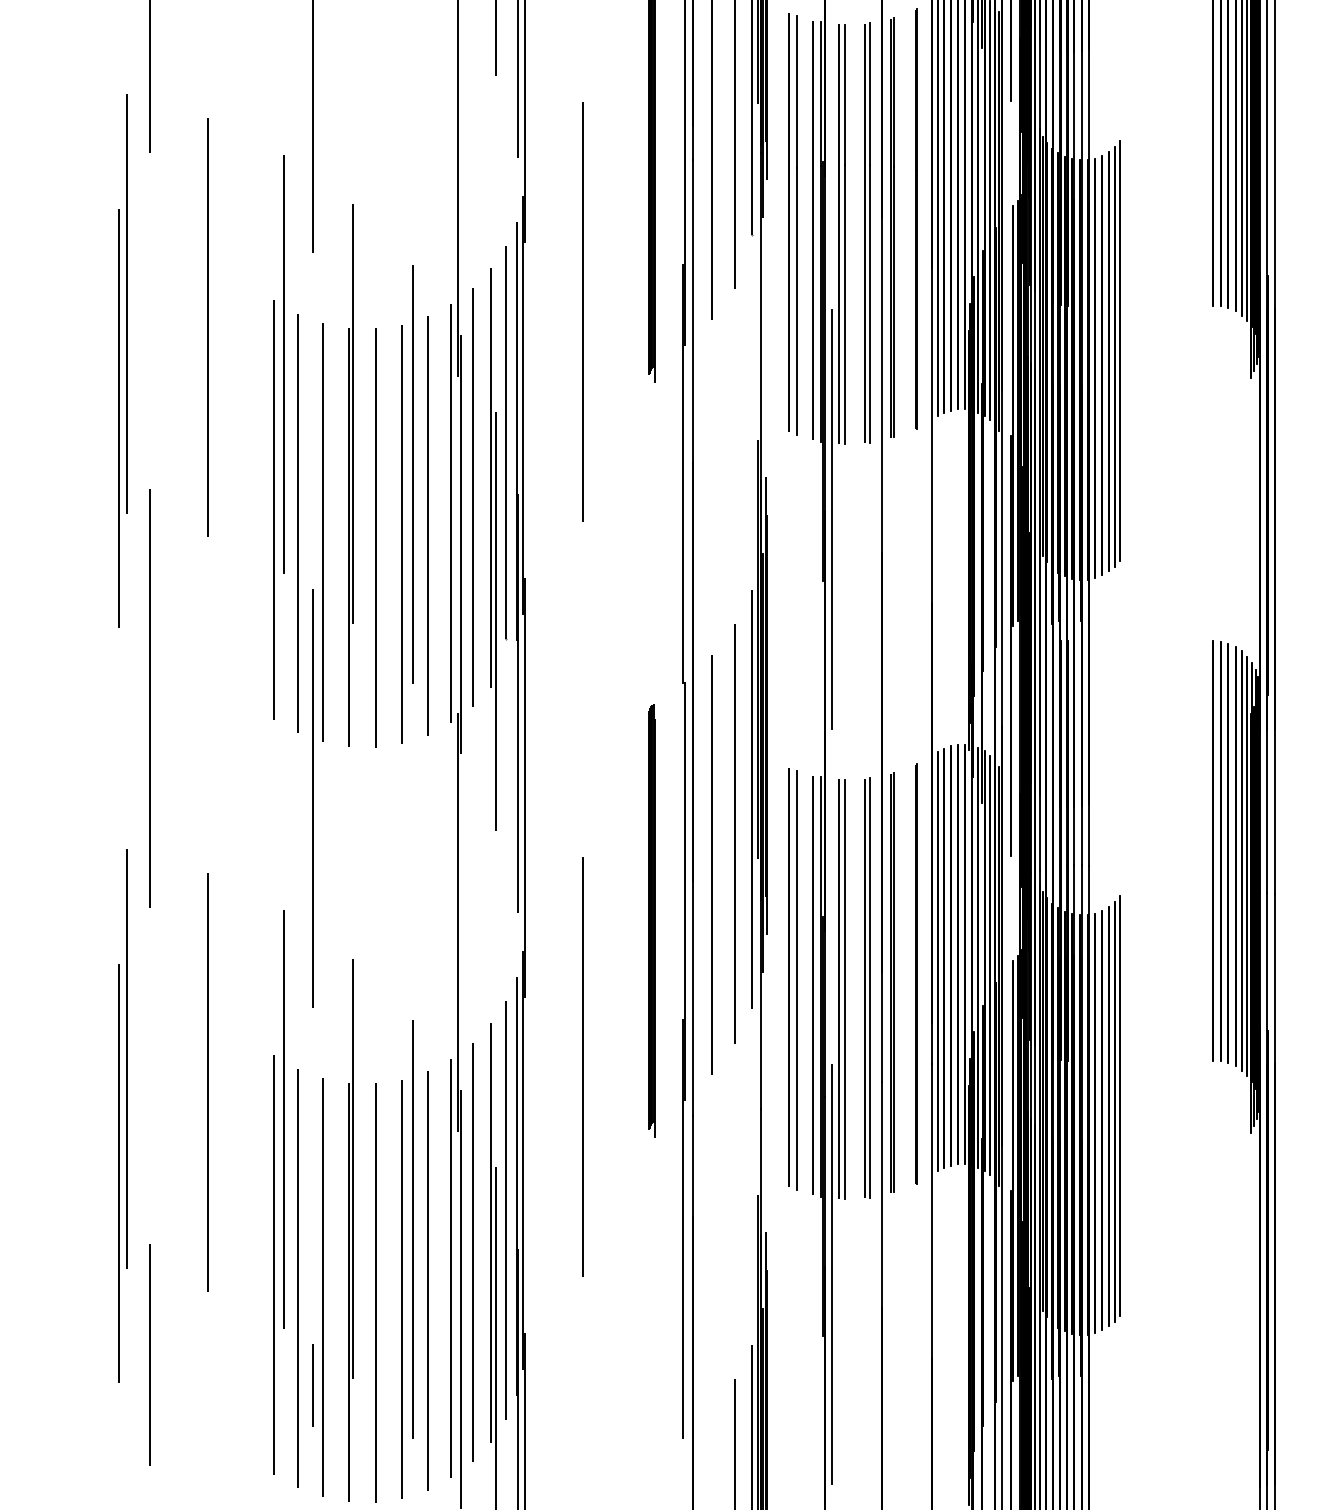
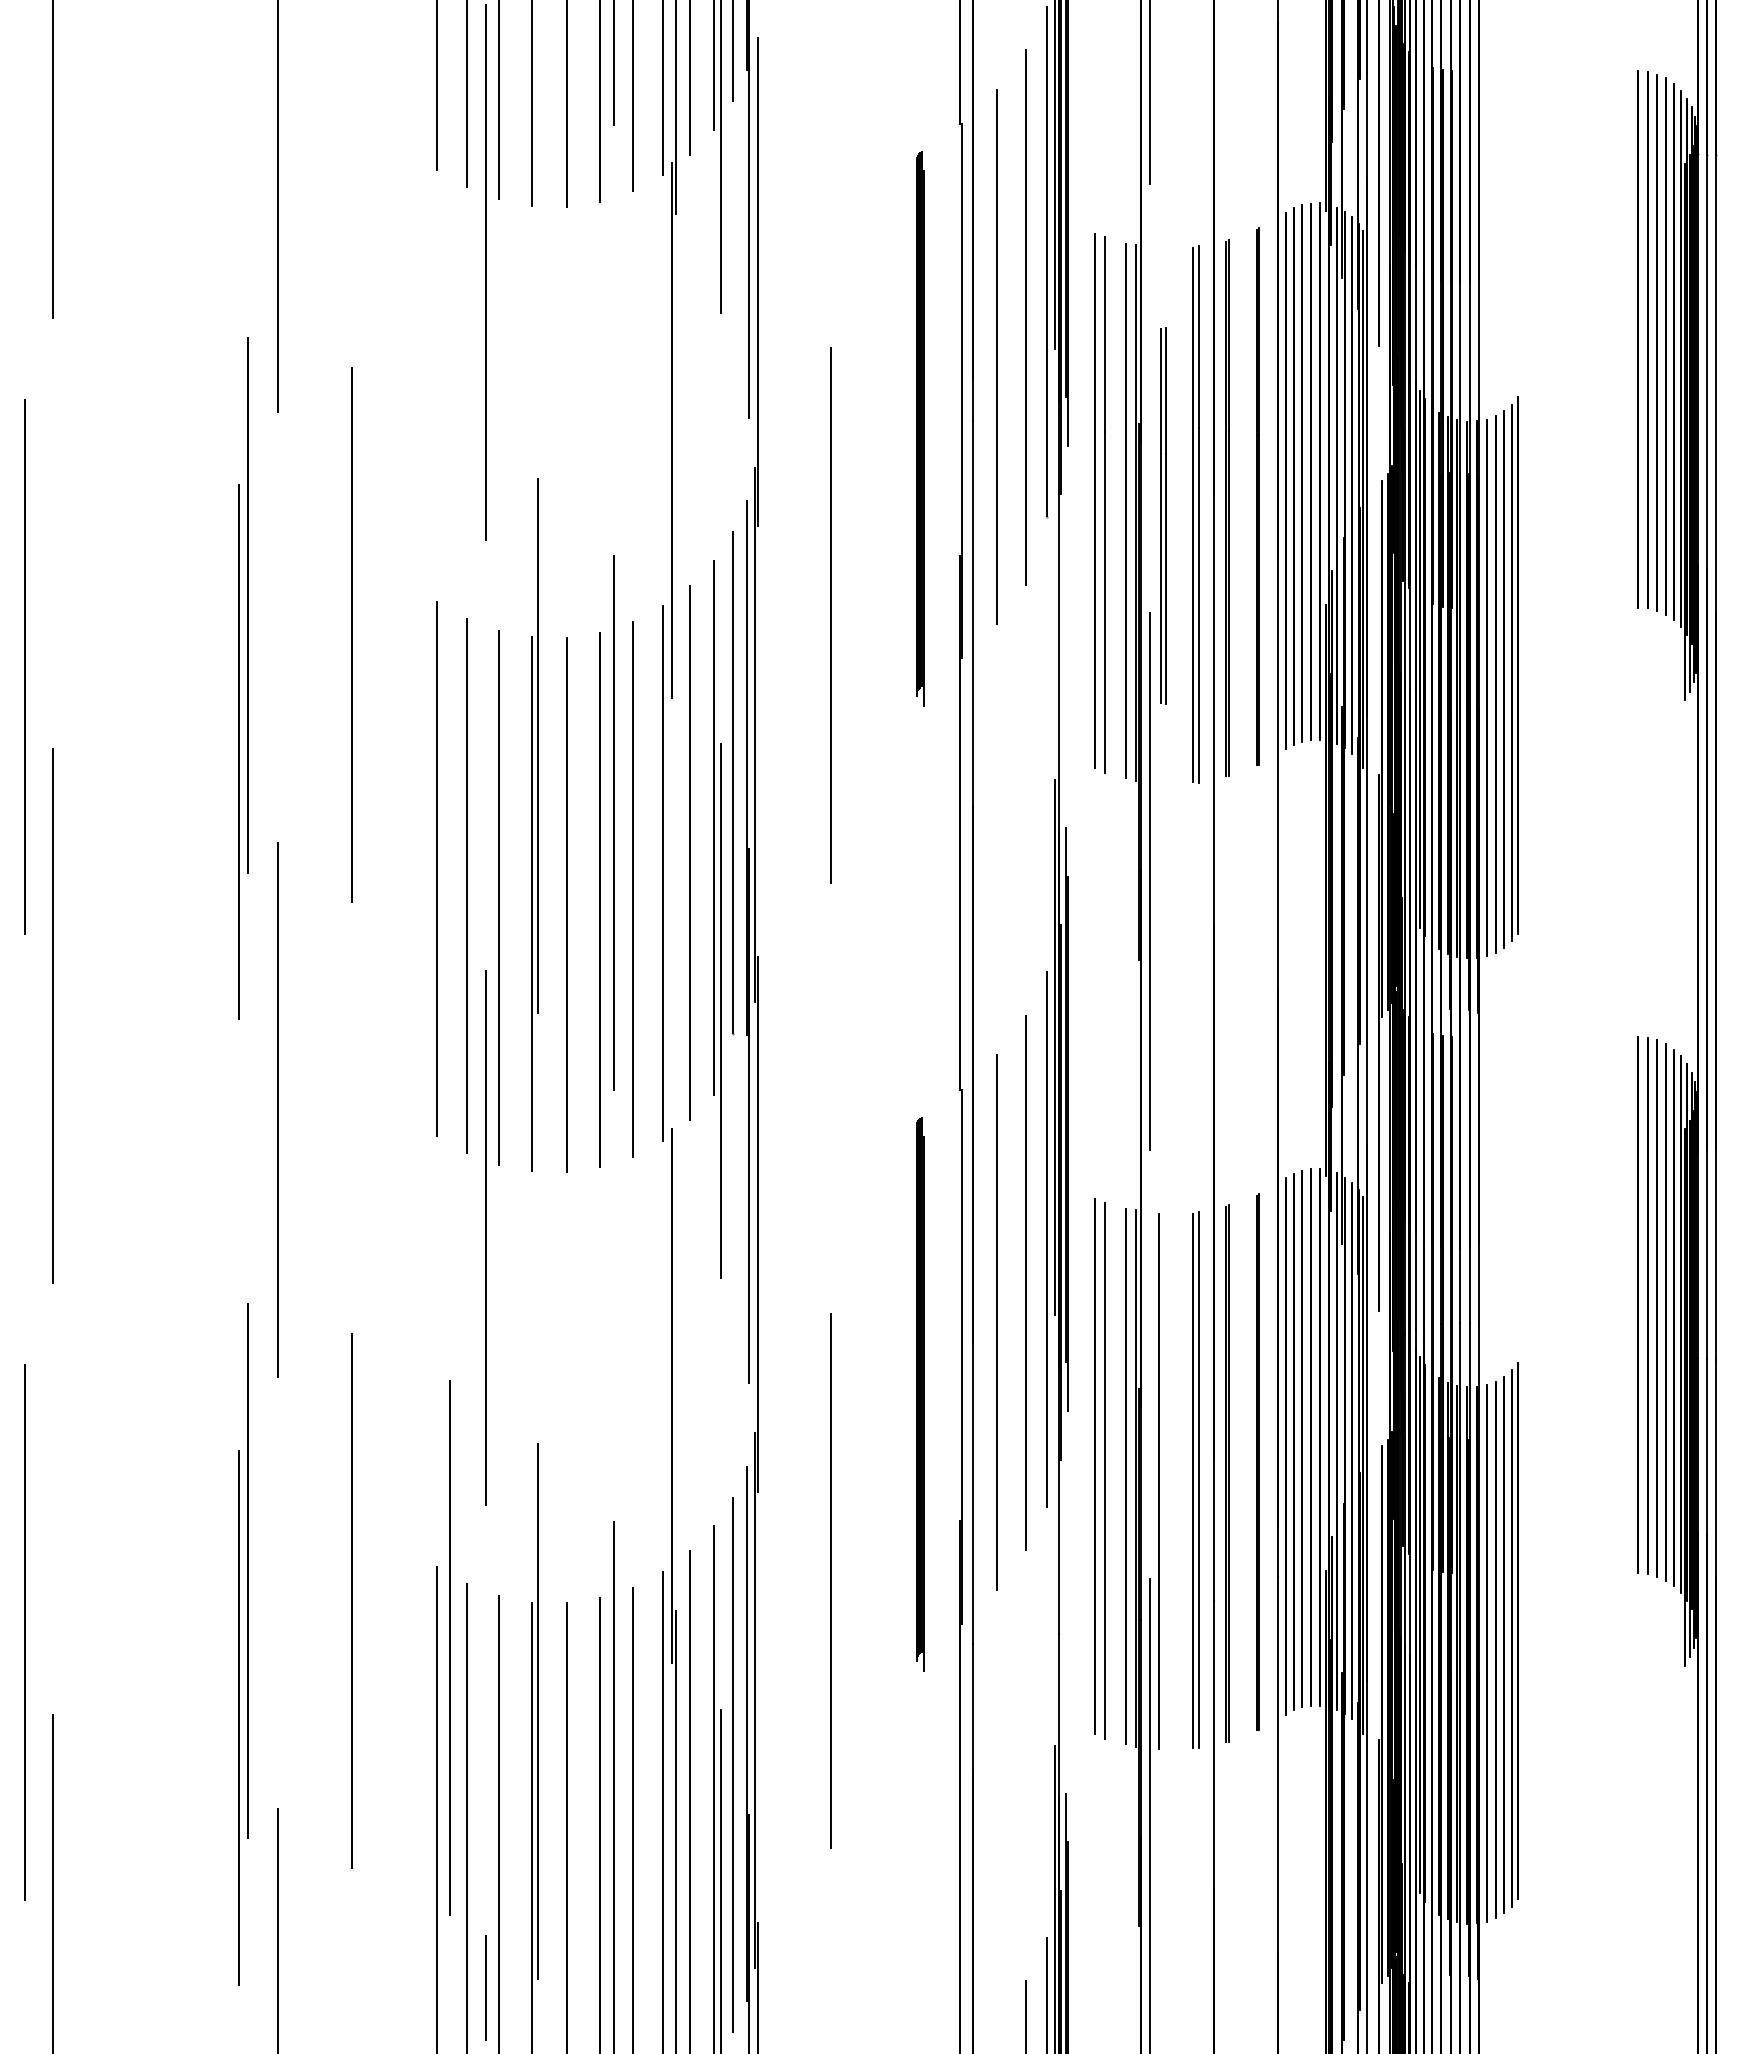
part: (841, 233) -> (1162, 515), size x0.7
line: (284, 364) -> (449, 682), removed
line: (460, 544) -> (675, 912), removed
line: (845, 989) -> (1167, 1481), removed

